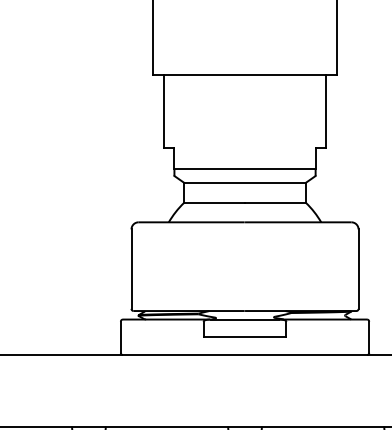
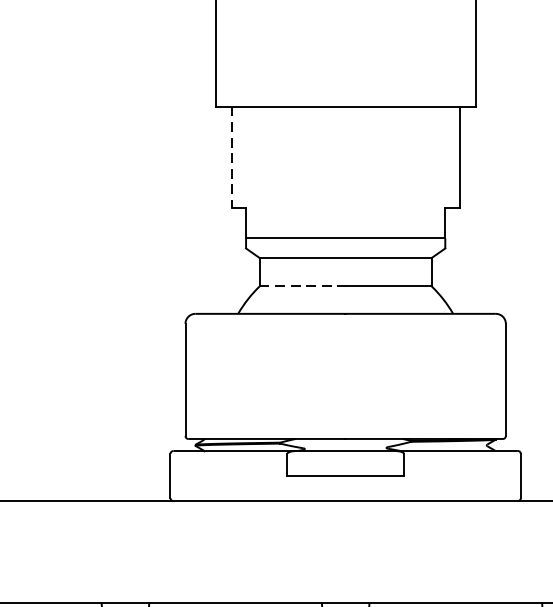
line: (164, 111) -> (232, 157), solid -> dashed
line: (214, 202) -> (302, 285), solid -> dashed

